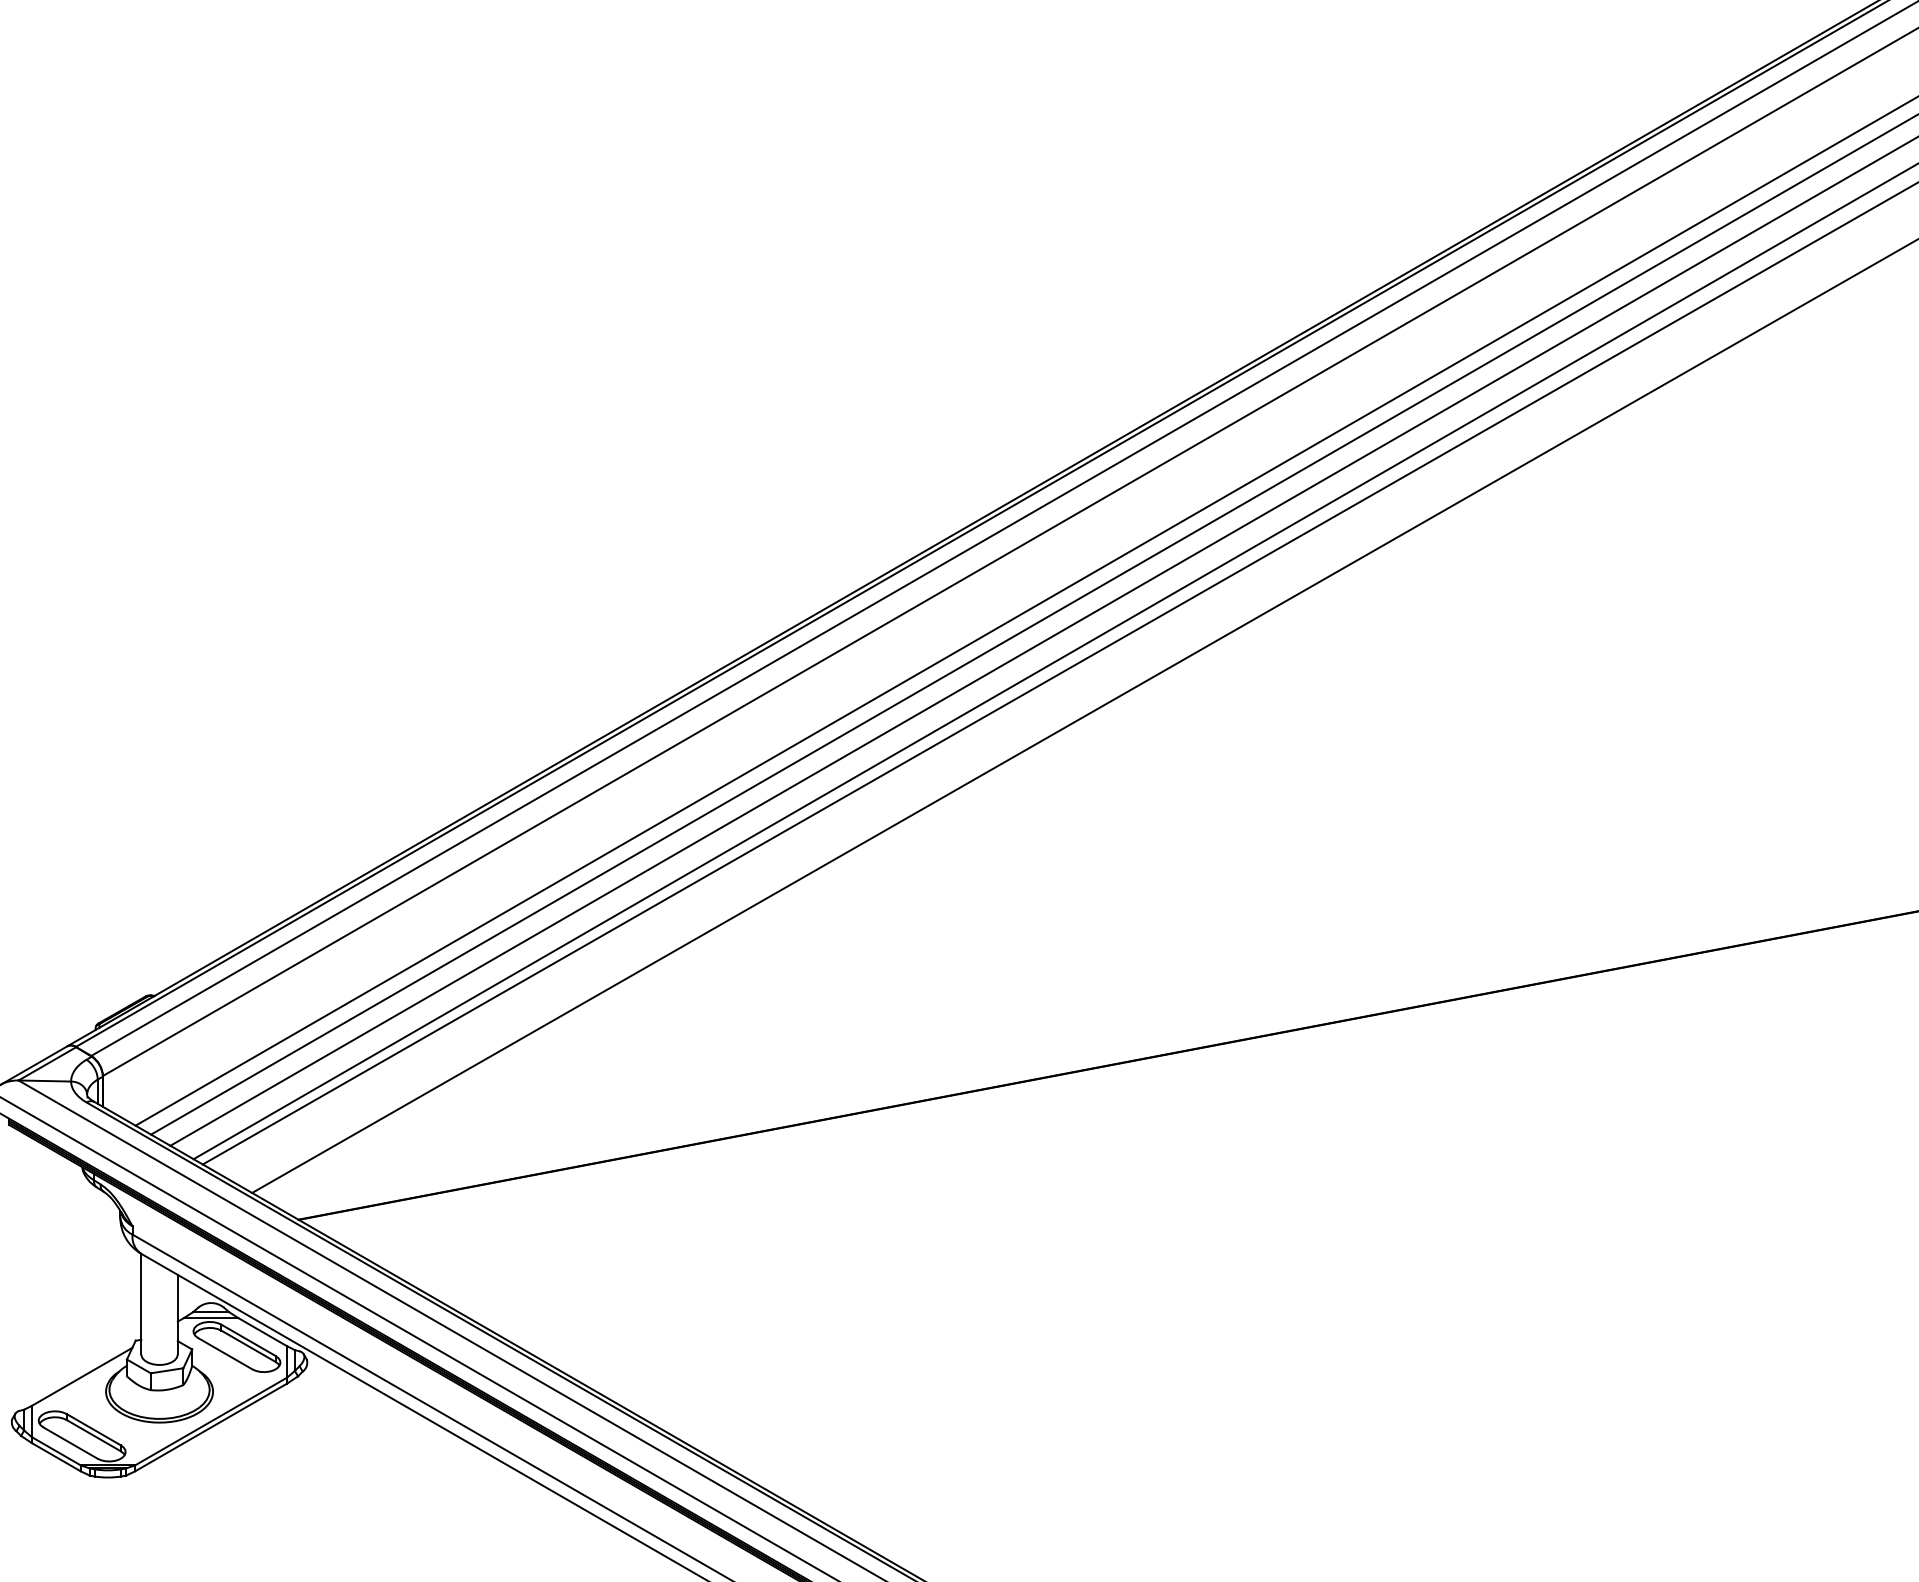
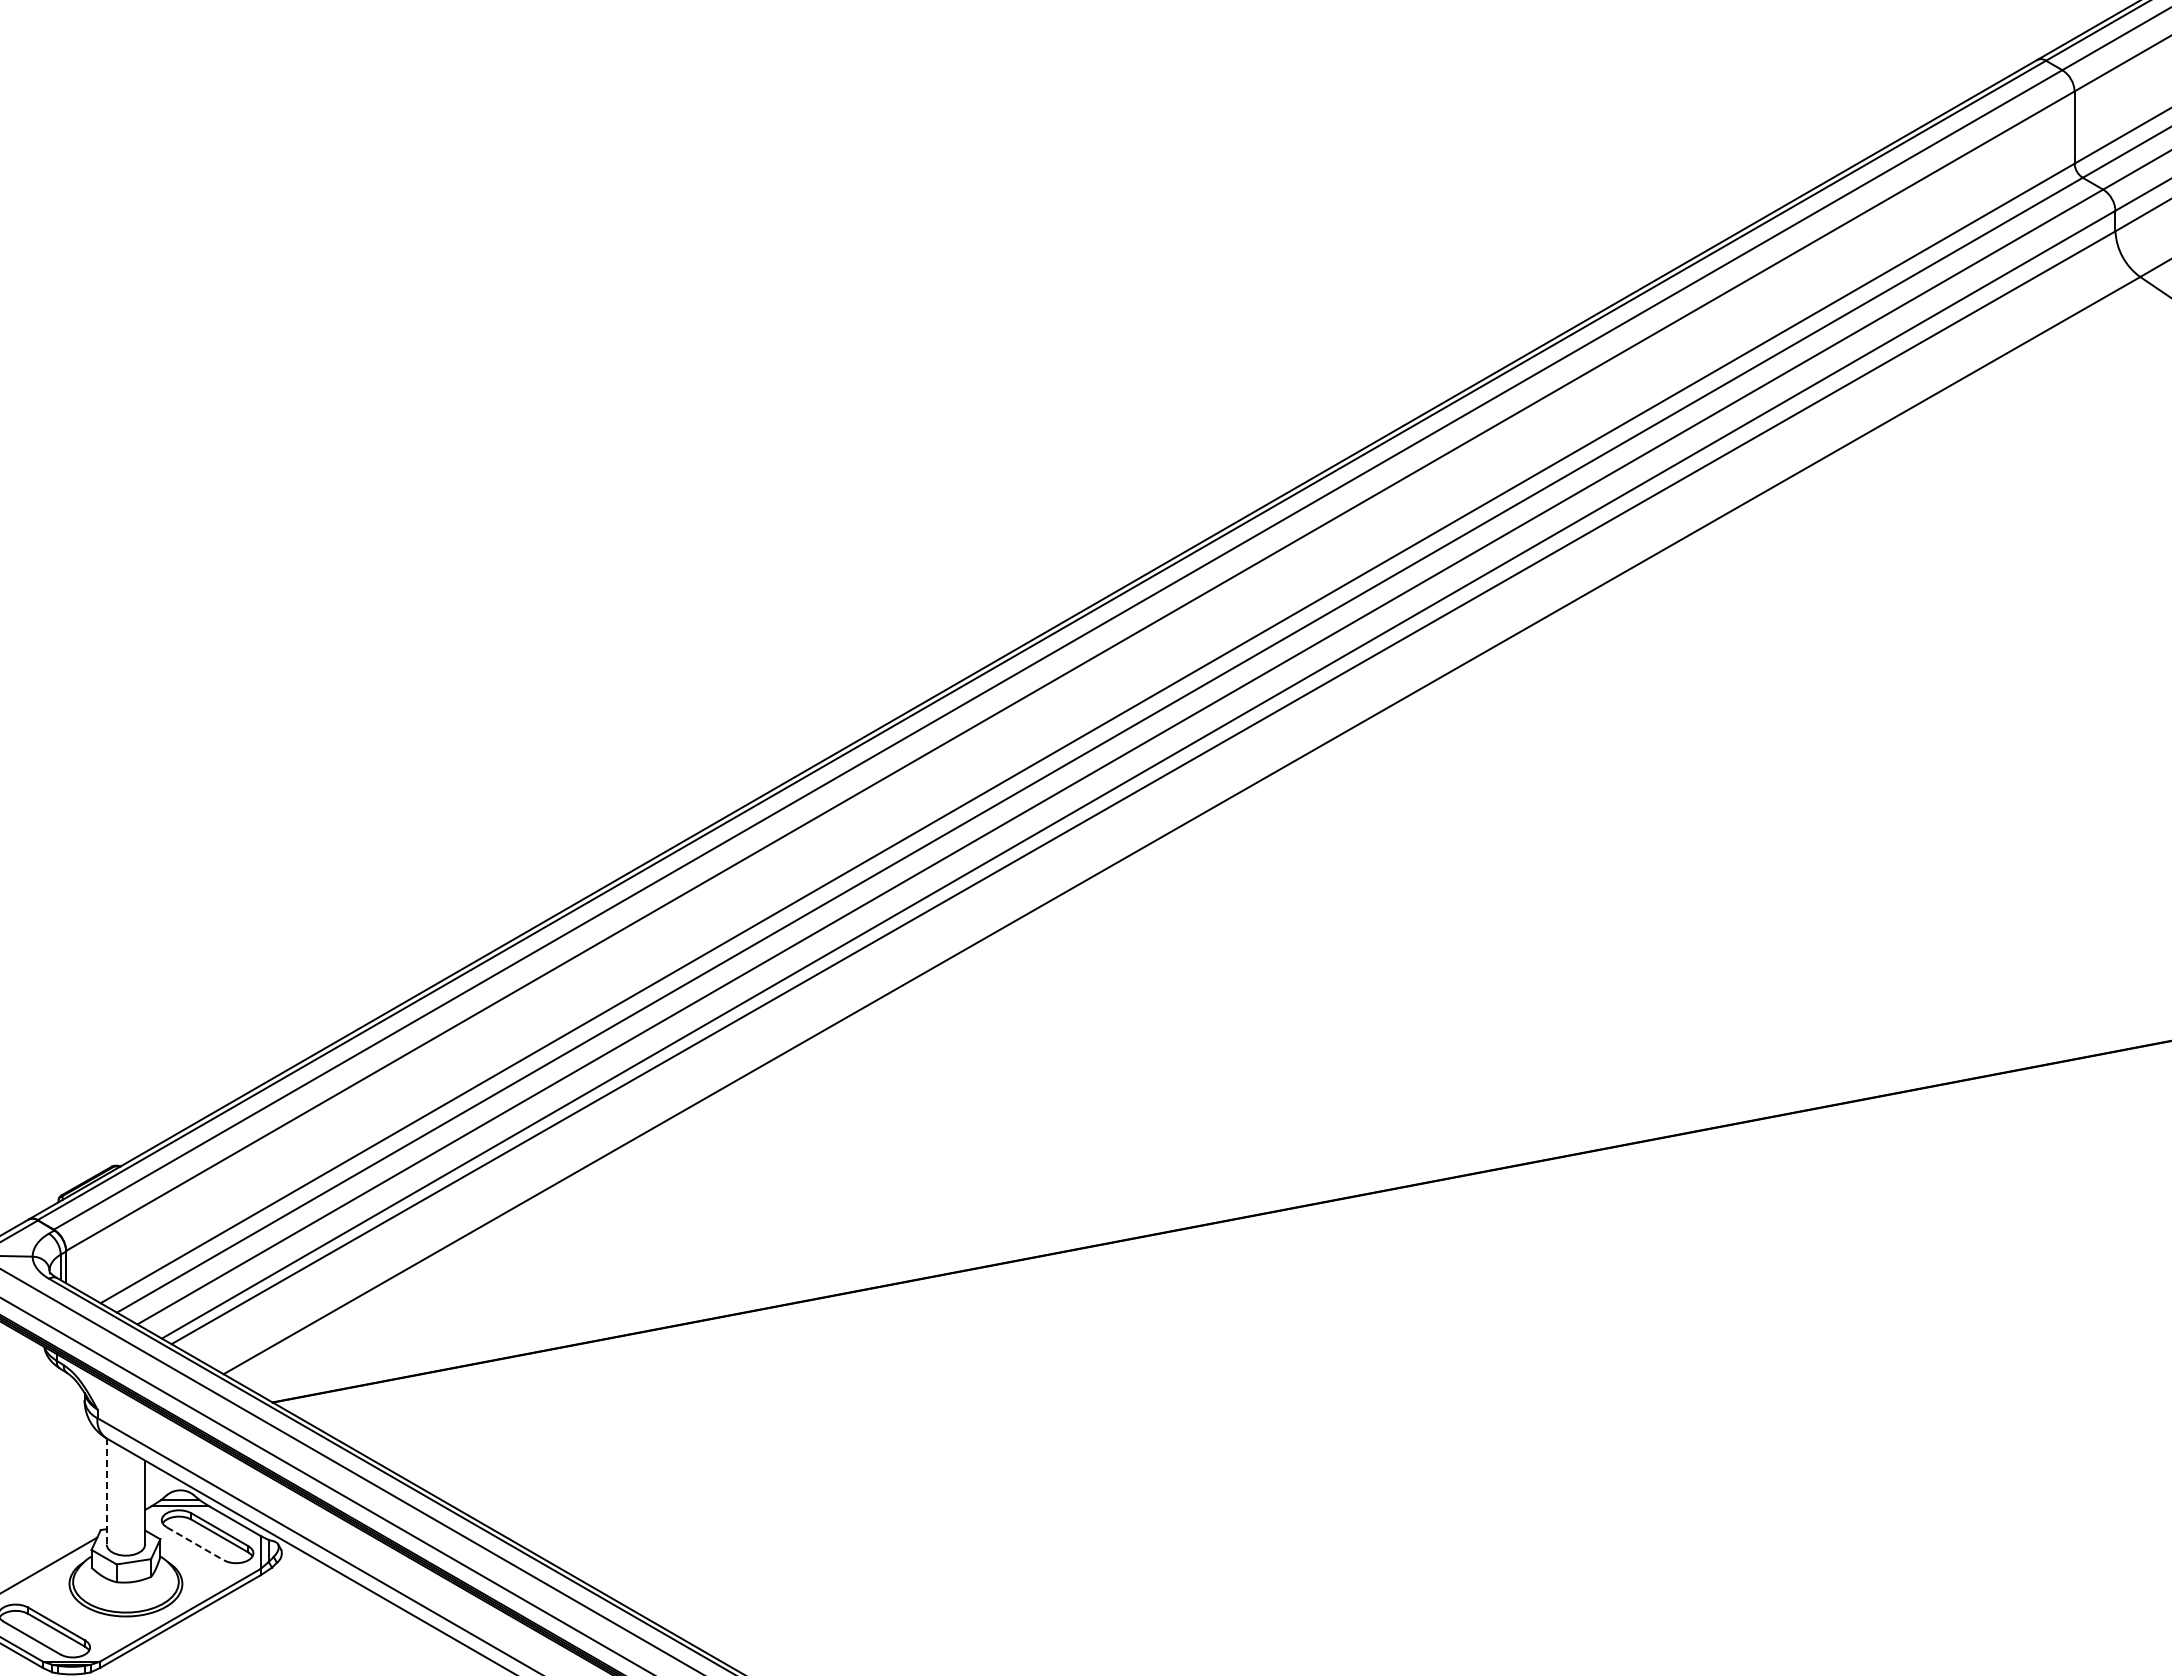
line: (141, 1305) -> (106, 1492), solid -> dashed
line: (225, 1353) -> (195, 1543), solid -> dashed

